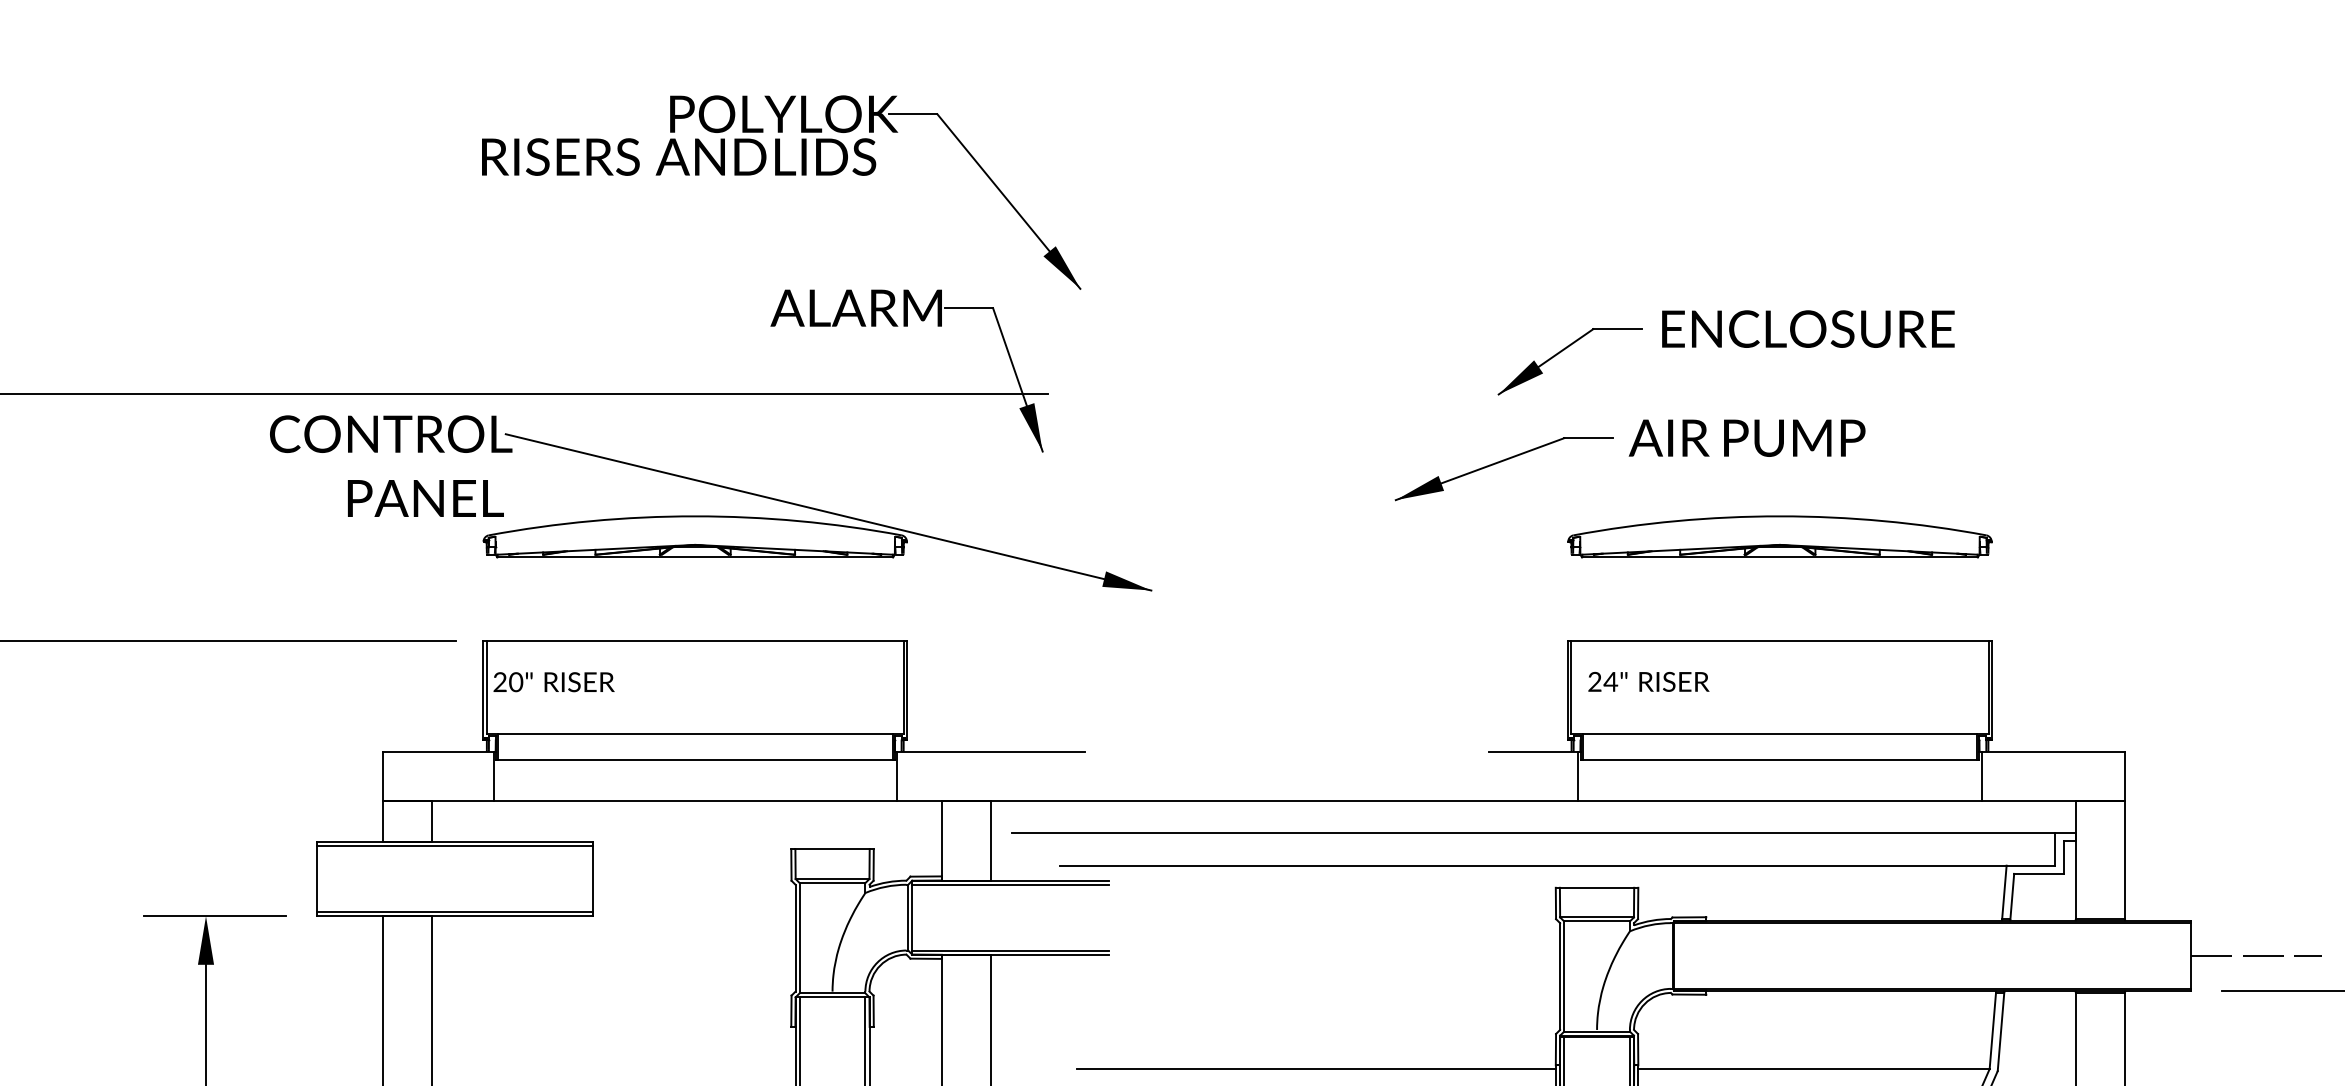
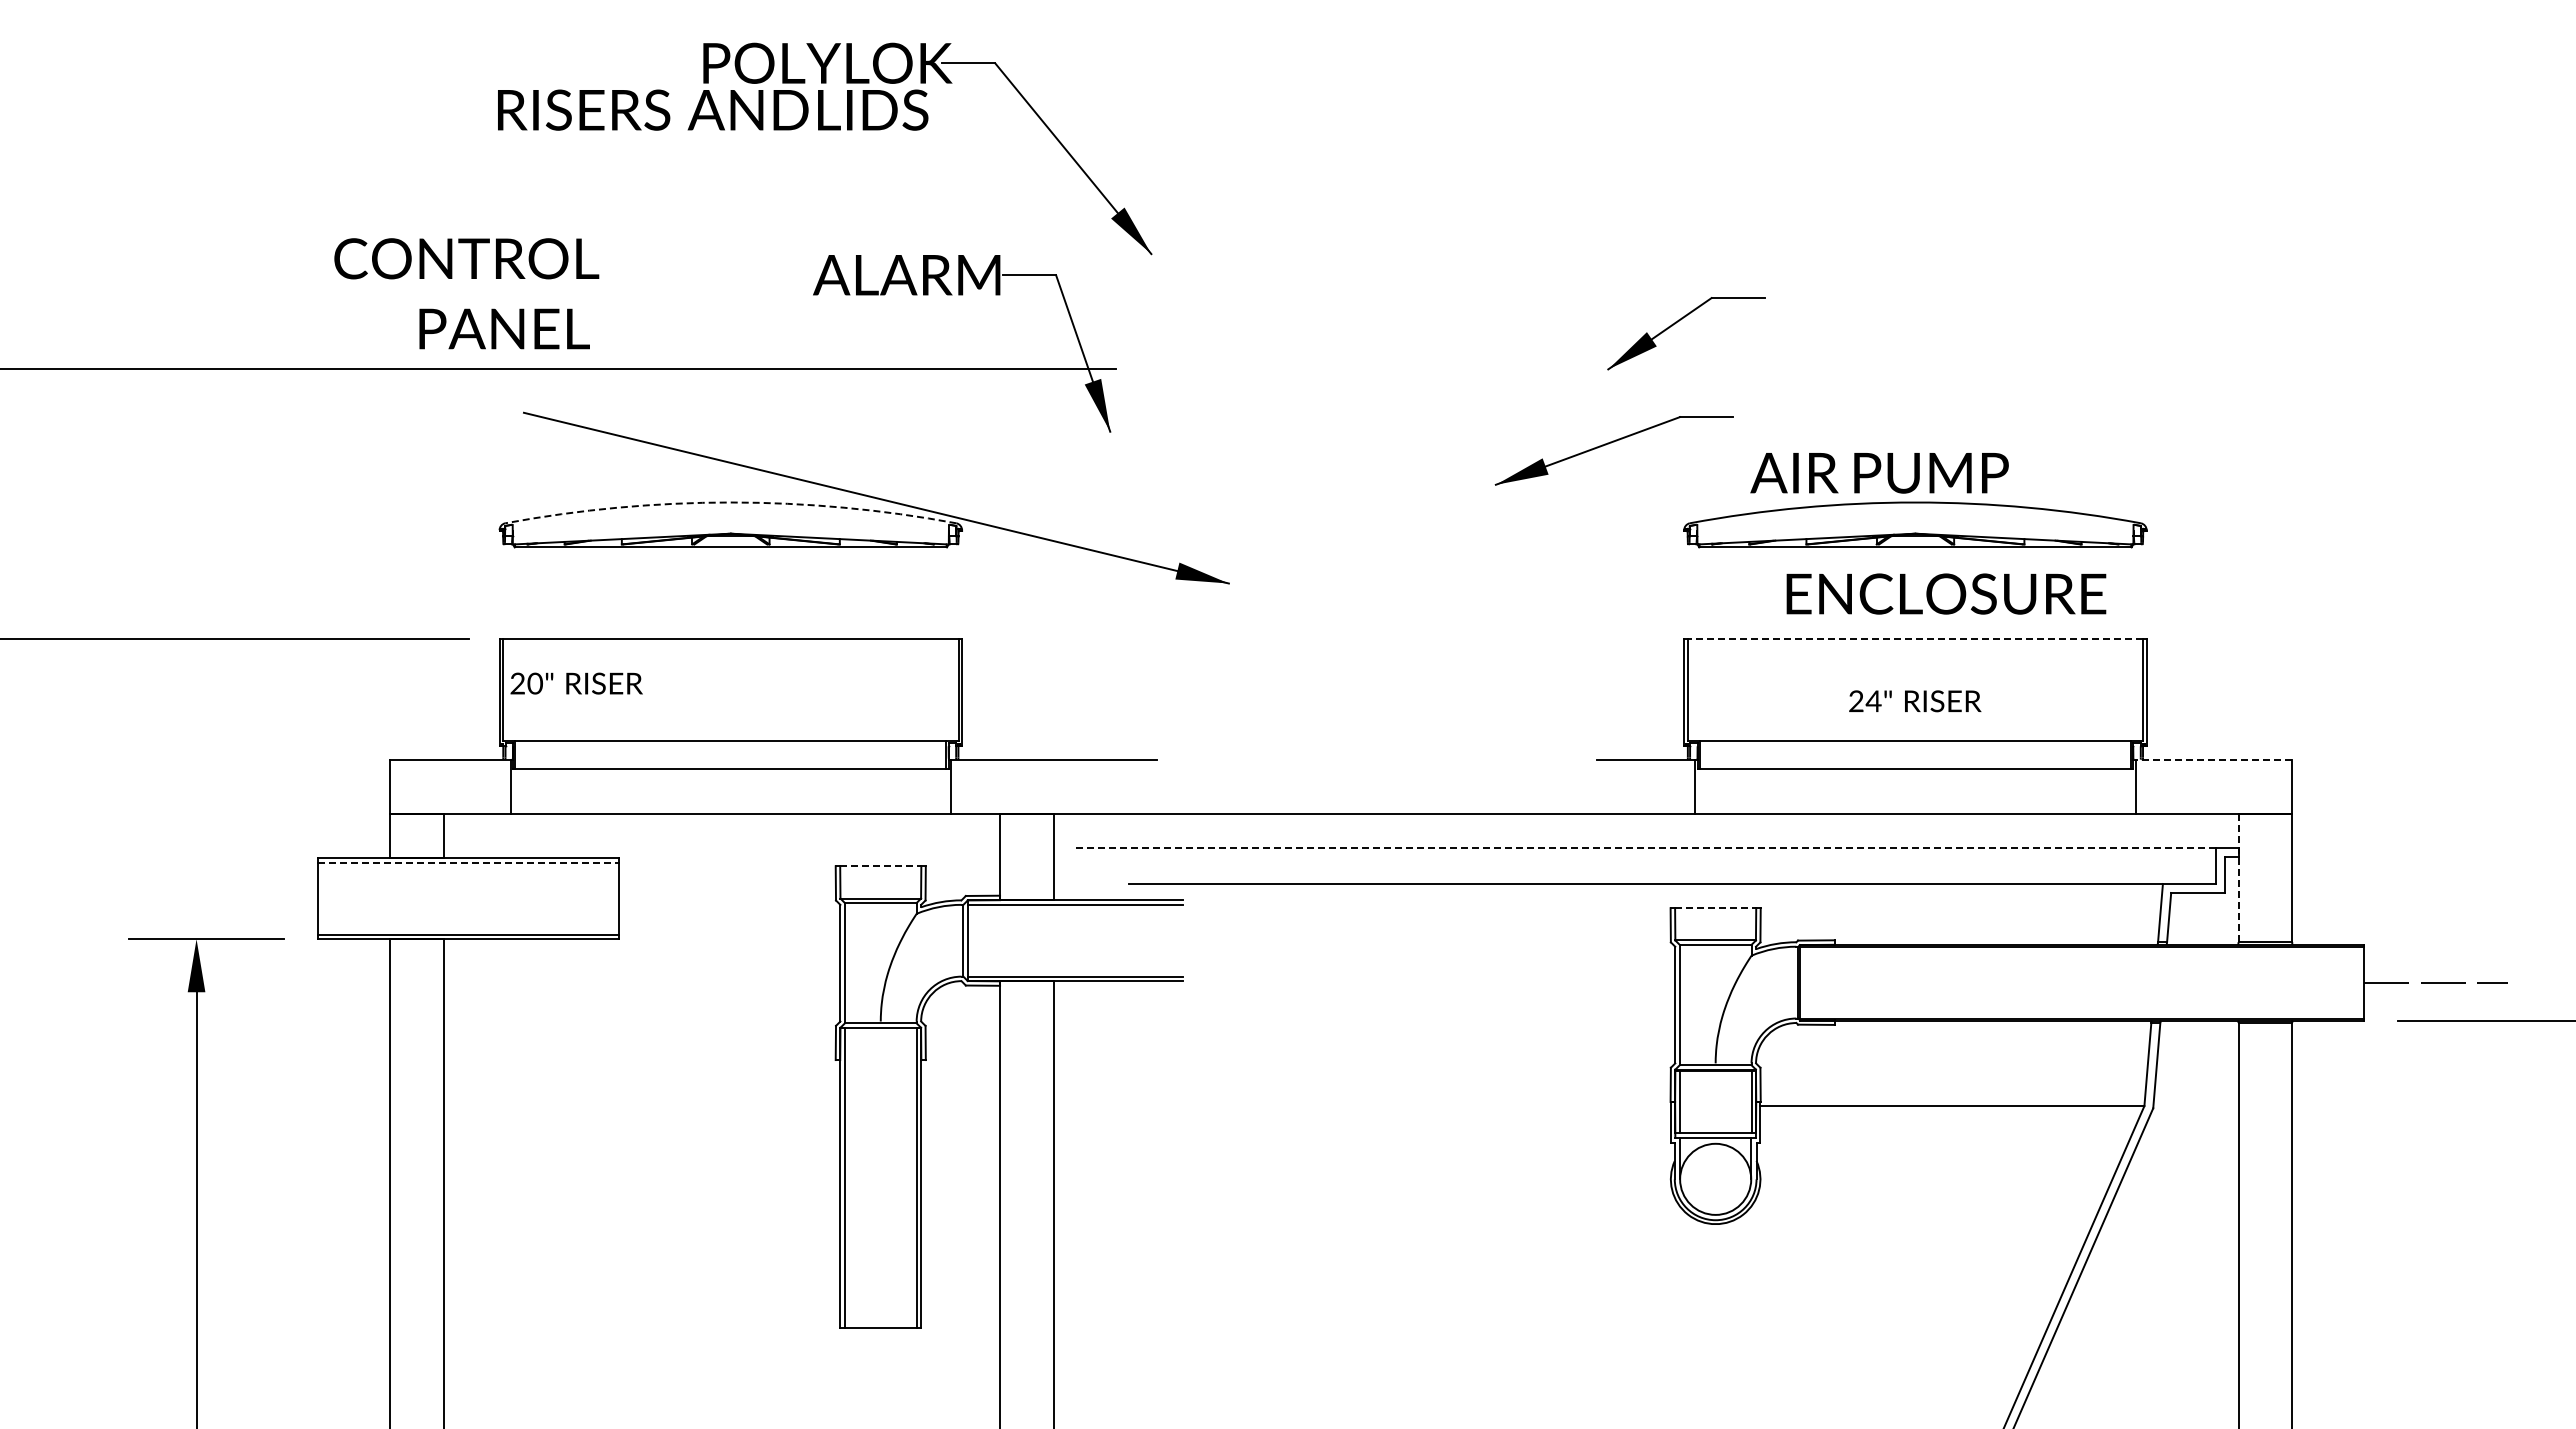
text: (1808, 328) -> (1946, 593), moved
text: (1747, 438) -> (1879, 473), moved
text: (390, 465) -> (466, 293), moved
arc: (694, 516) -> (730, 502), solid -> dashed
line: (1780, 640) -> (1915, 638), solid -> dashed
text: (1649, 682) -> (1915, 701), moved
line: (2052, 751) -> (2213, 759), solid -> dashed
line: (1533, 833) -> (1646, 848), solid -> dashed
line: (455, 845) -> (468, 862), solid -> dashed
line: (832, 849) -> (880, 866), solid -> dashed
line: (2075, 860) -> (2238, 878), solid -> dashed
line: (1596, 888) -> (1715, 908), solid -> dashed
line: (1315, 1069) -> (1408, 1106), removed

